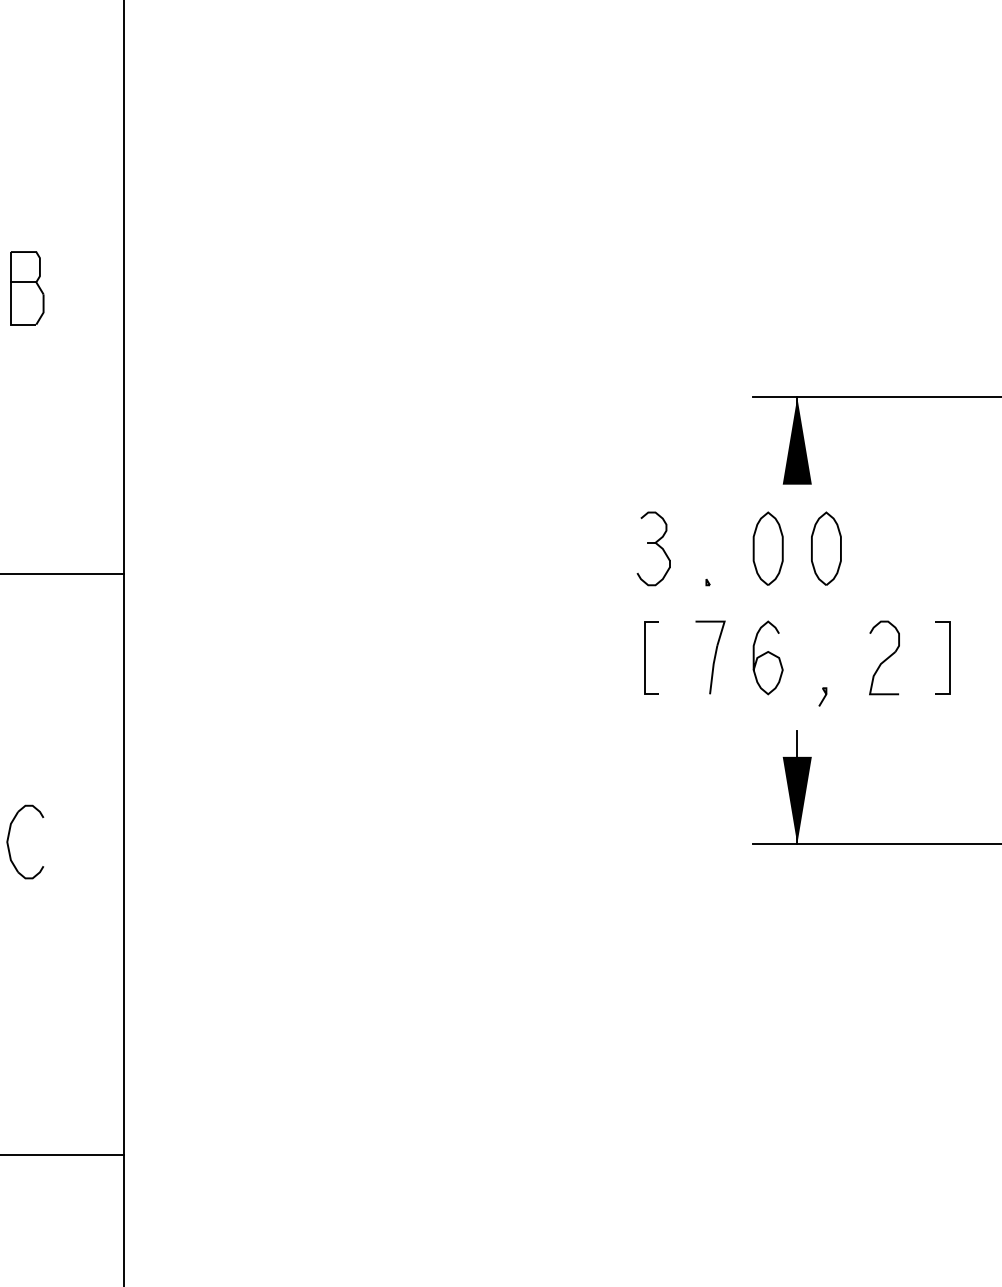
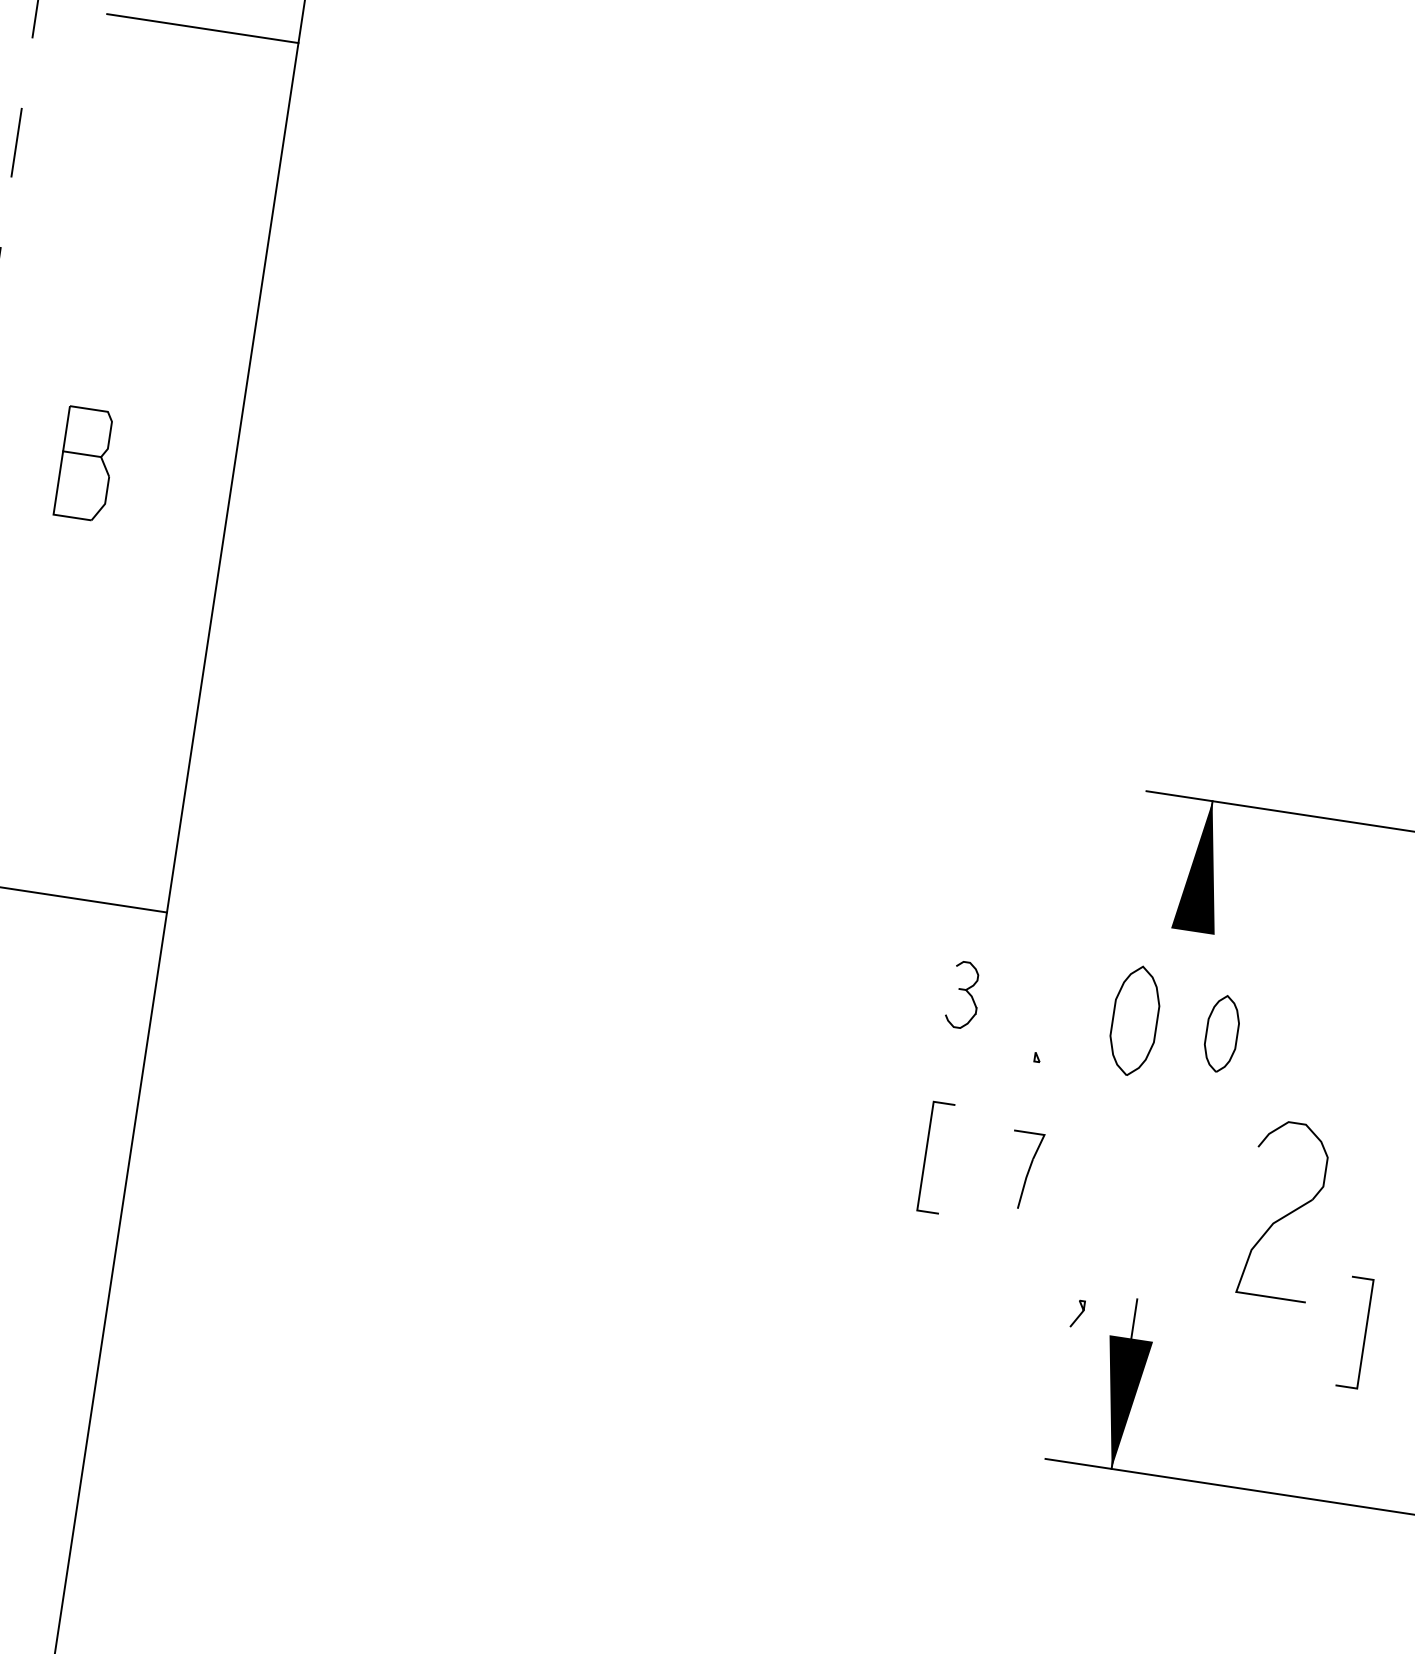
part: (653, 548) -> (963, 994), size x0.6
part: (826, 548) -> (1222, 1033), size x0.7
curve: (765, 654) -> (1106, 1178), removed
part: (710, 657) -> (1024, 1170), size x0.7
part: (884, 657) -> (1284, 1209), size x1.6
line: (949, 657) -> (1364, 1333), moved
line: (823, 697) -> (1078, 1314), moved

